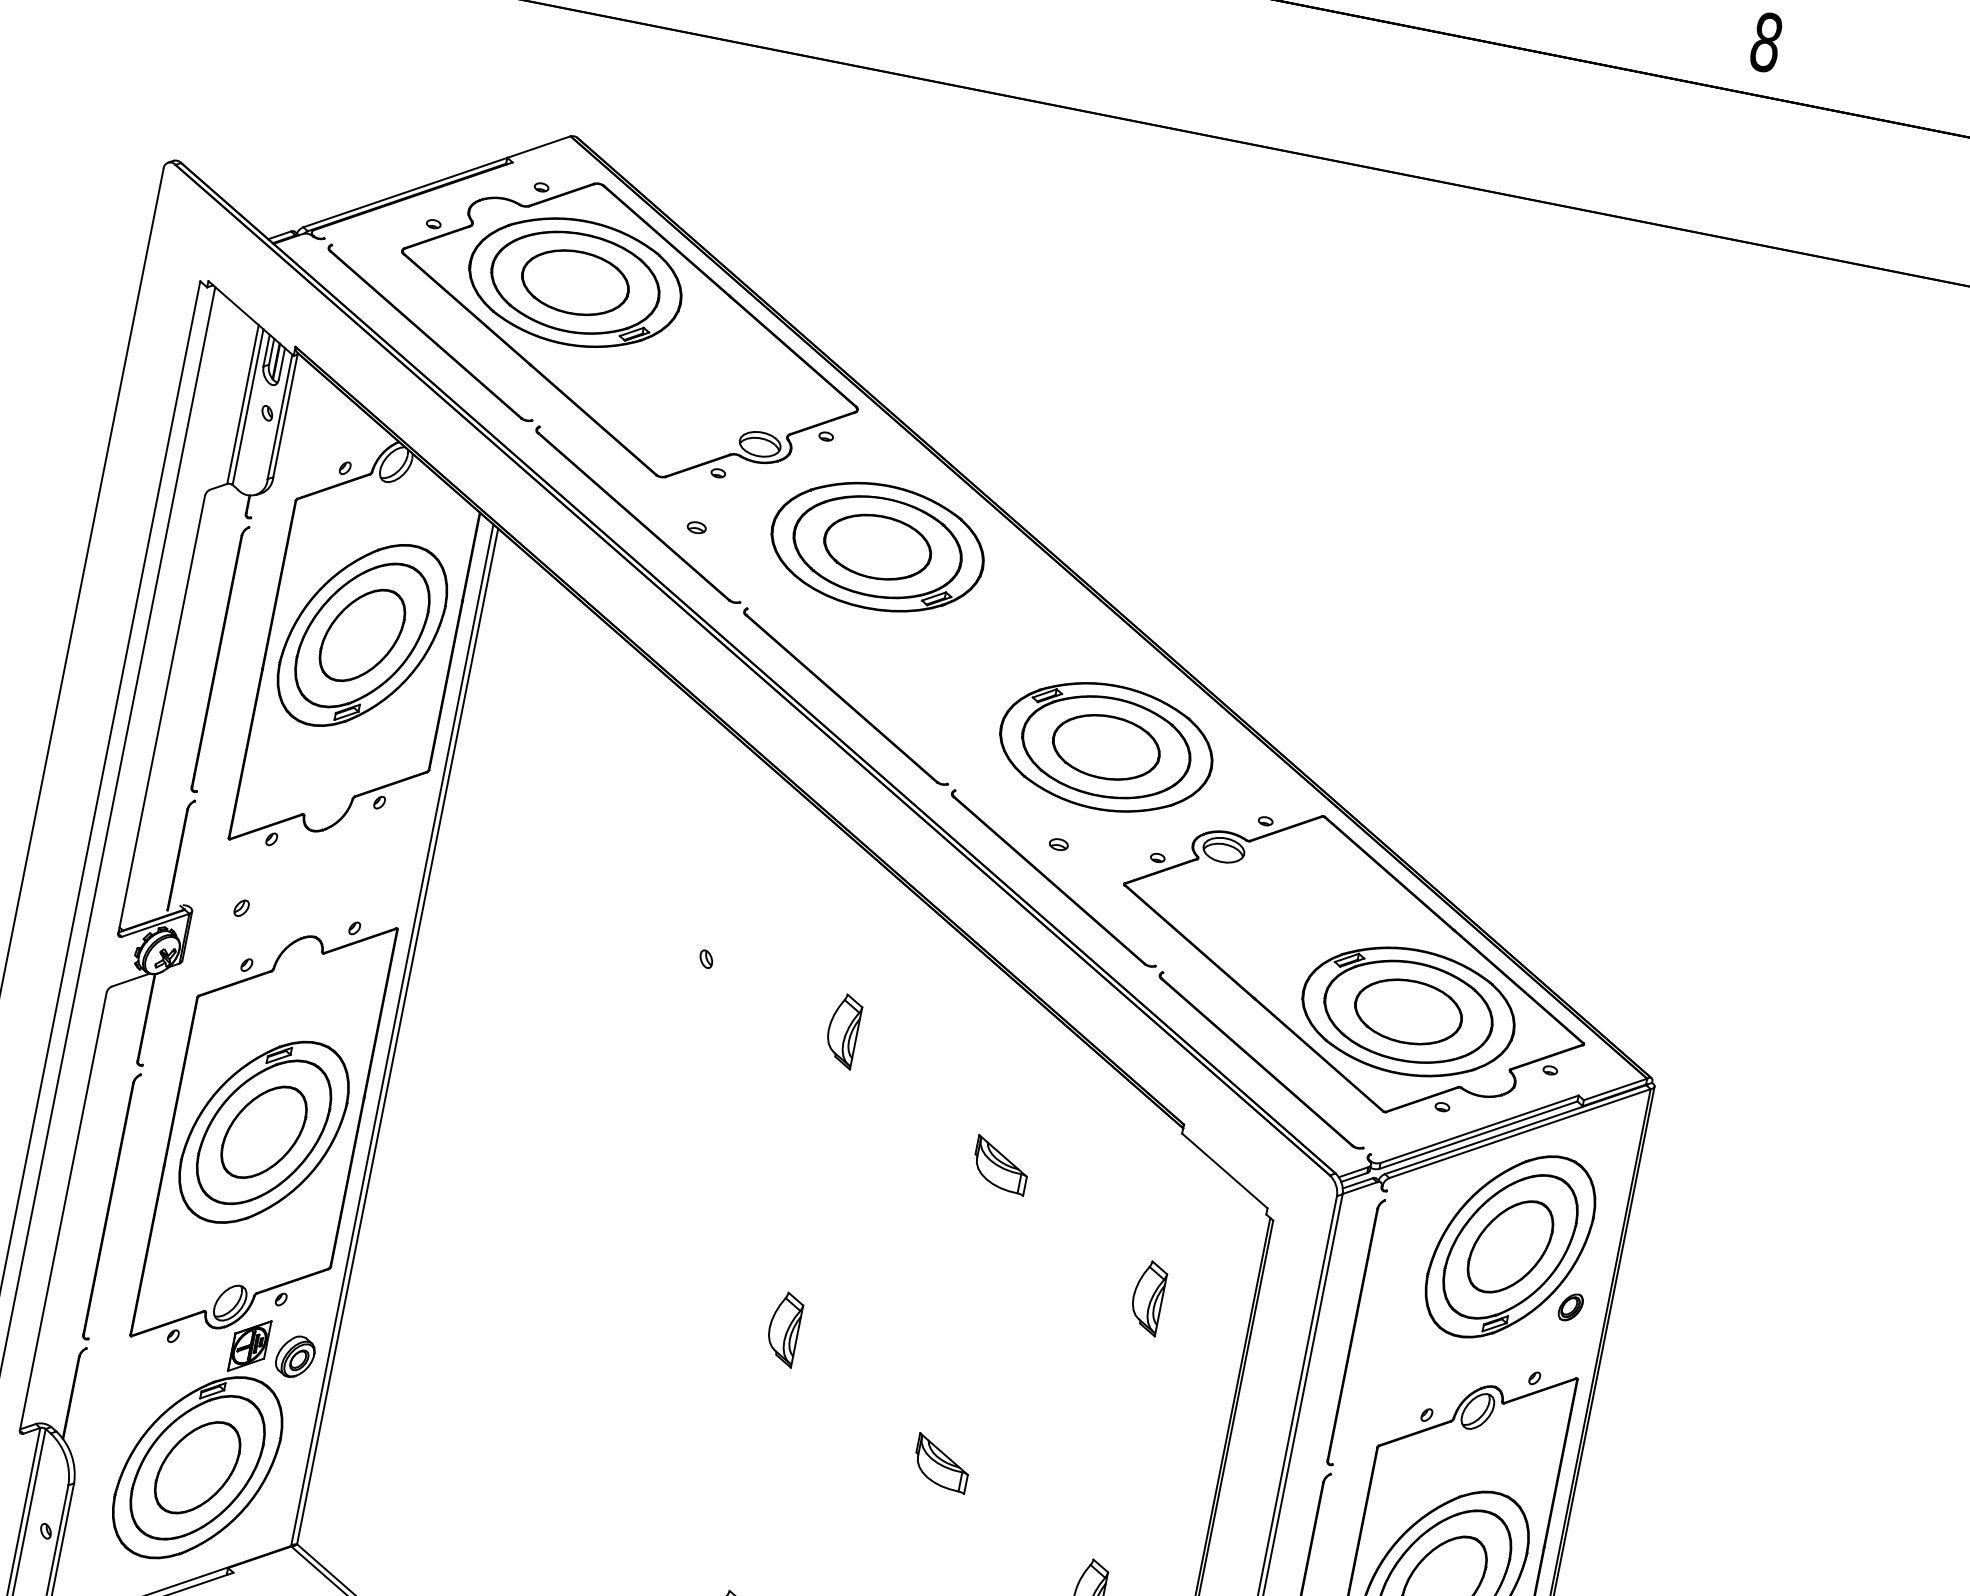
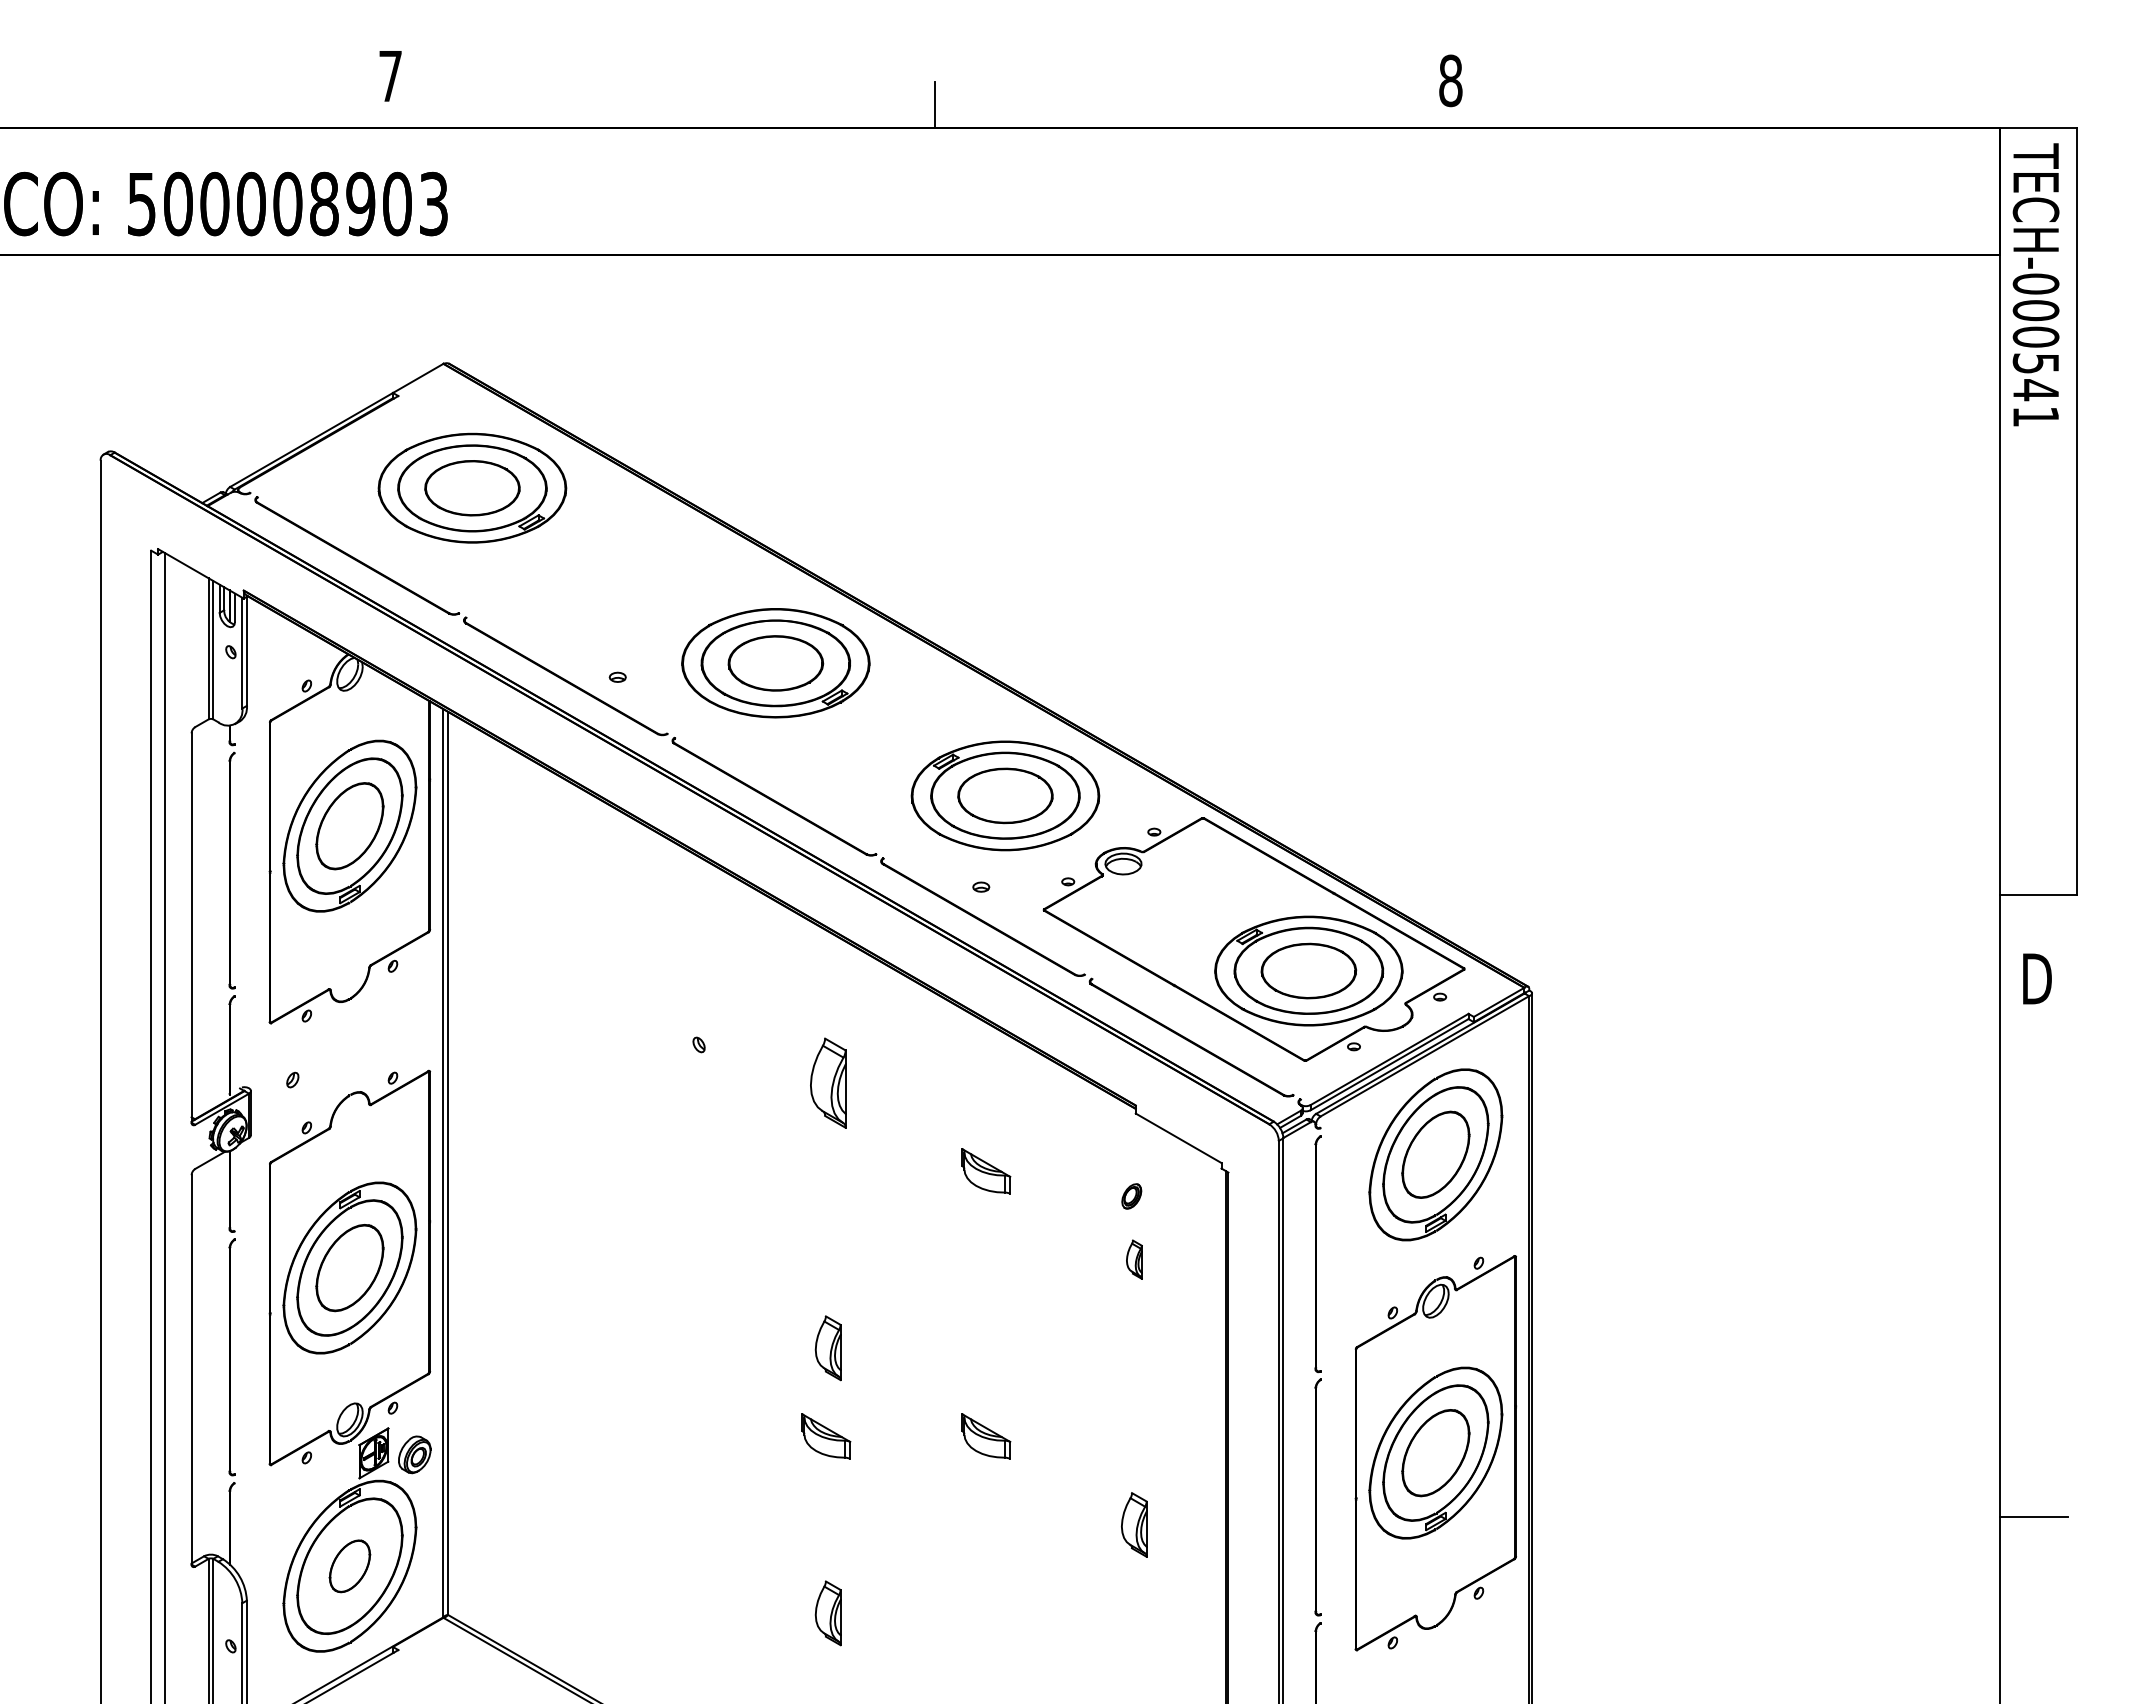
part: (629, 329) -> (526, 519), removed
part: (842, 1030) -> (827, 1082), size x1.4
part: (1148, 1297) -> (1134, 1259), size x0.6
part: (1570, 1307) -> (1131, 1196), moved
part: (762, 1427) -> (826, 1436), added
part: (197, 1467) -> (349, 1566), size x0.6

